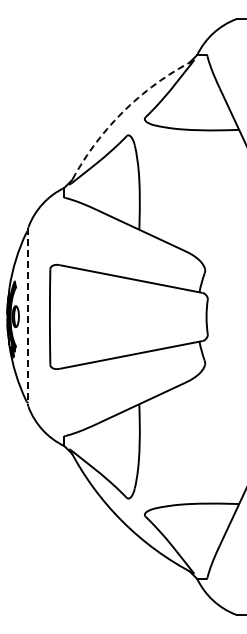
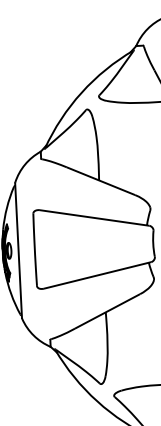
arc: (122, 112) -> (81, 92), dashed -> solid
line: (28, 317) -> (18, 251), dashed -> solid

